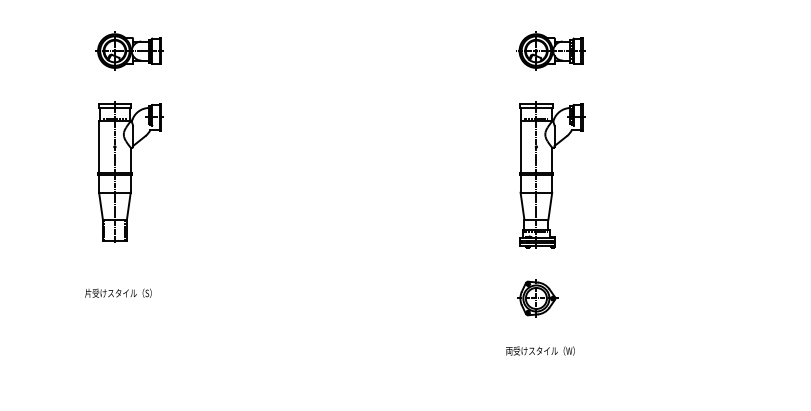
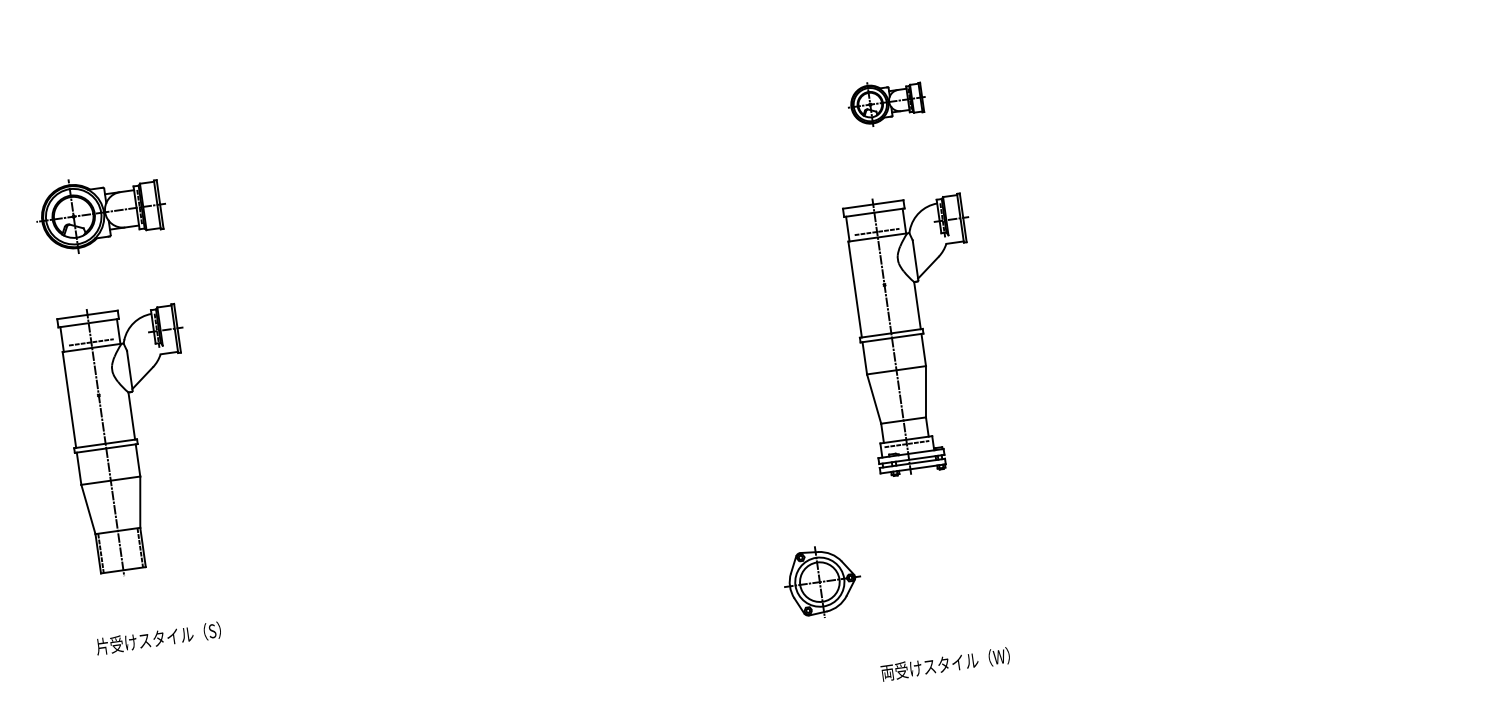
part: (550, 50) -> (885, 101), size x0.6
text: (118, 292) -> (158, 637), moved
part: (537, 298) -> (821, 581), moved

